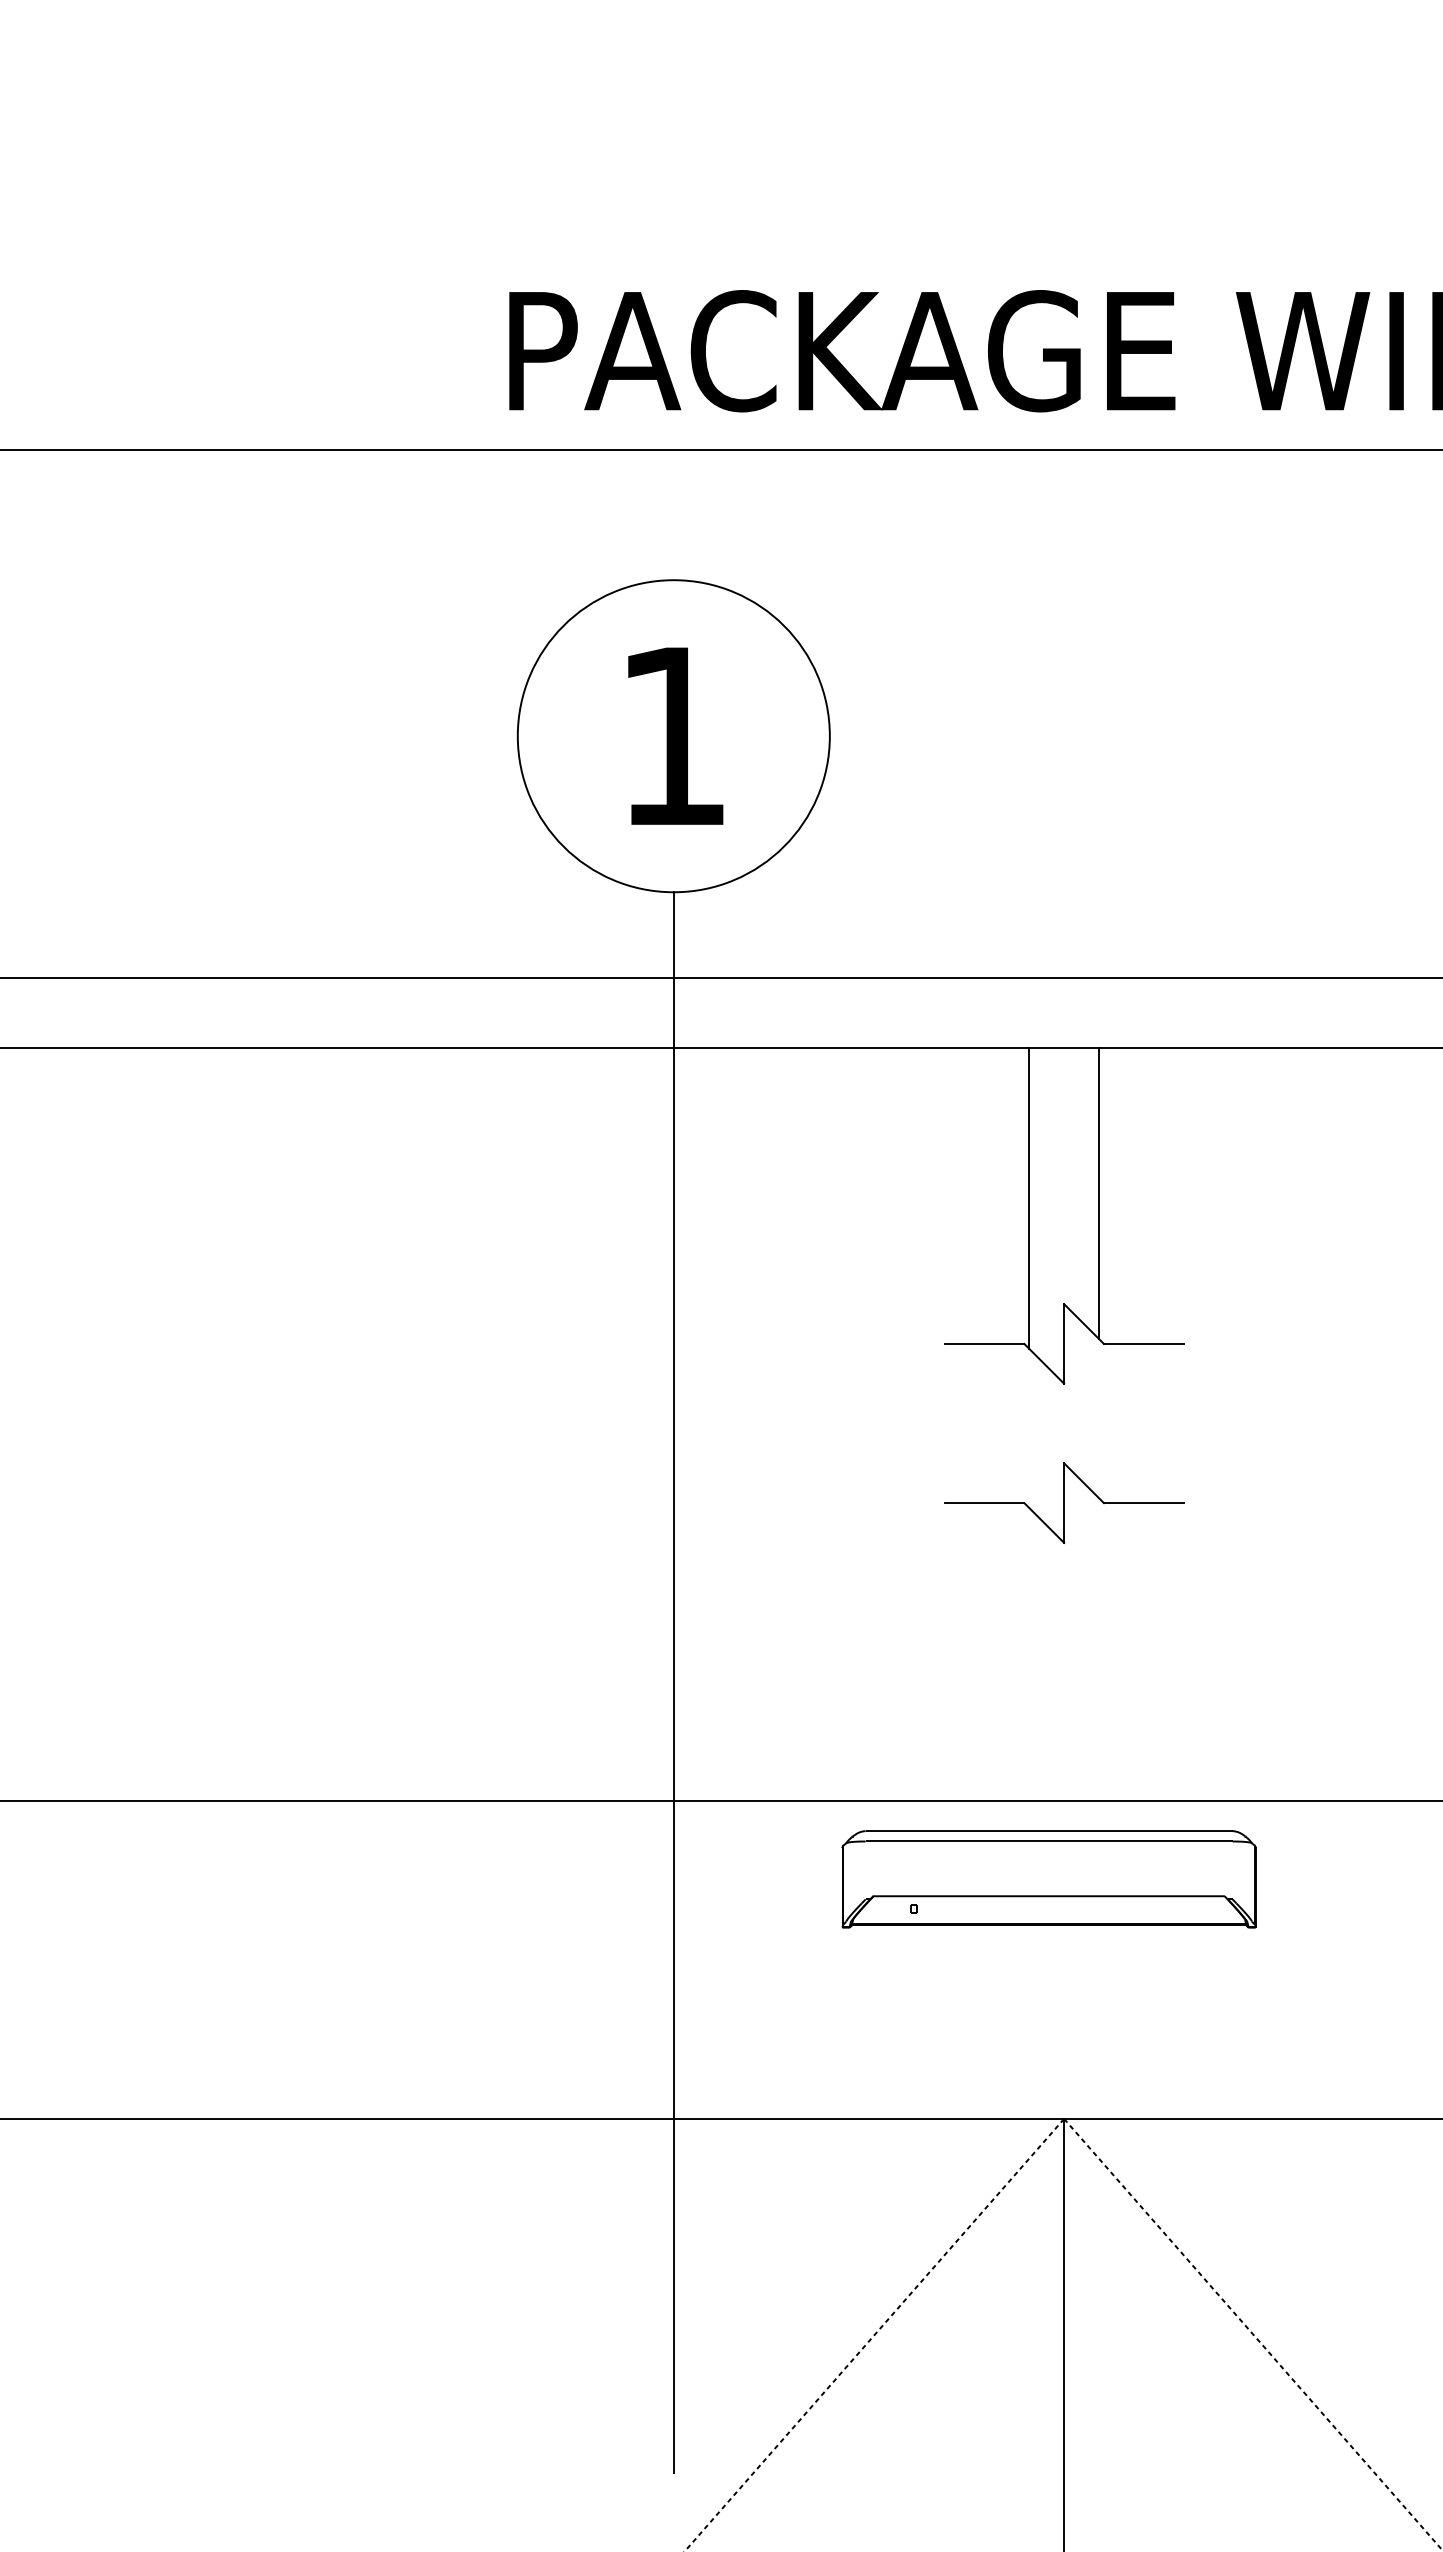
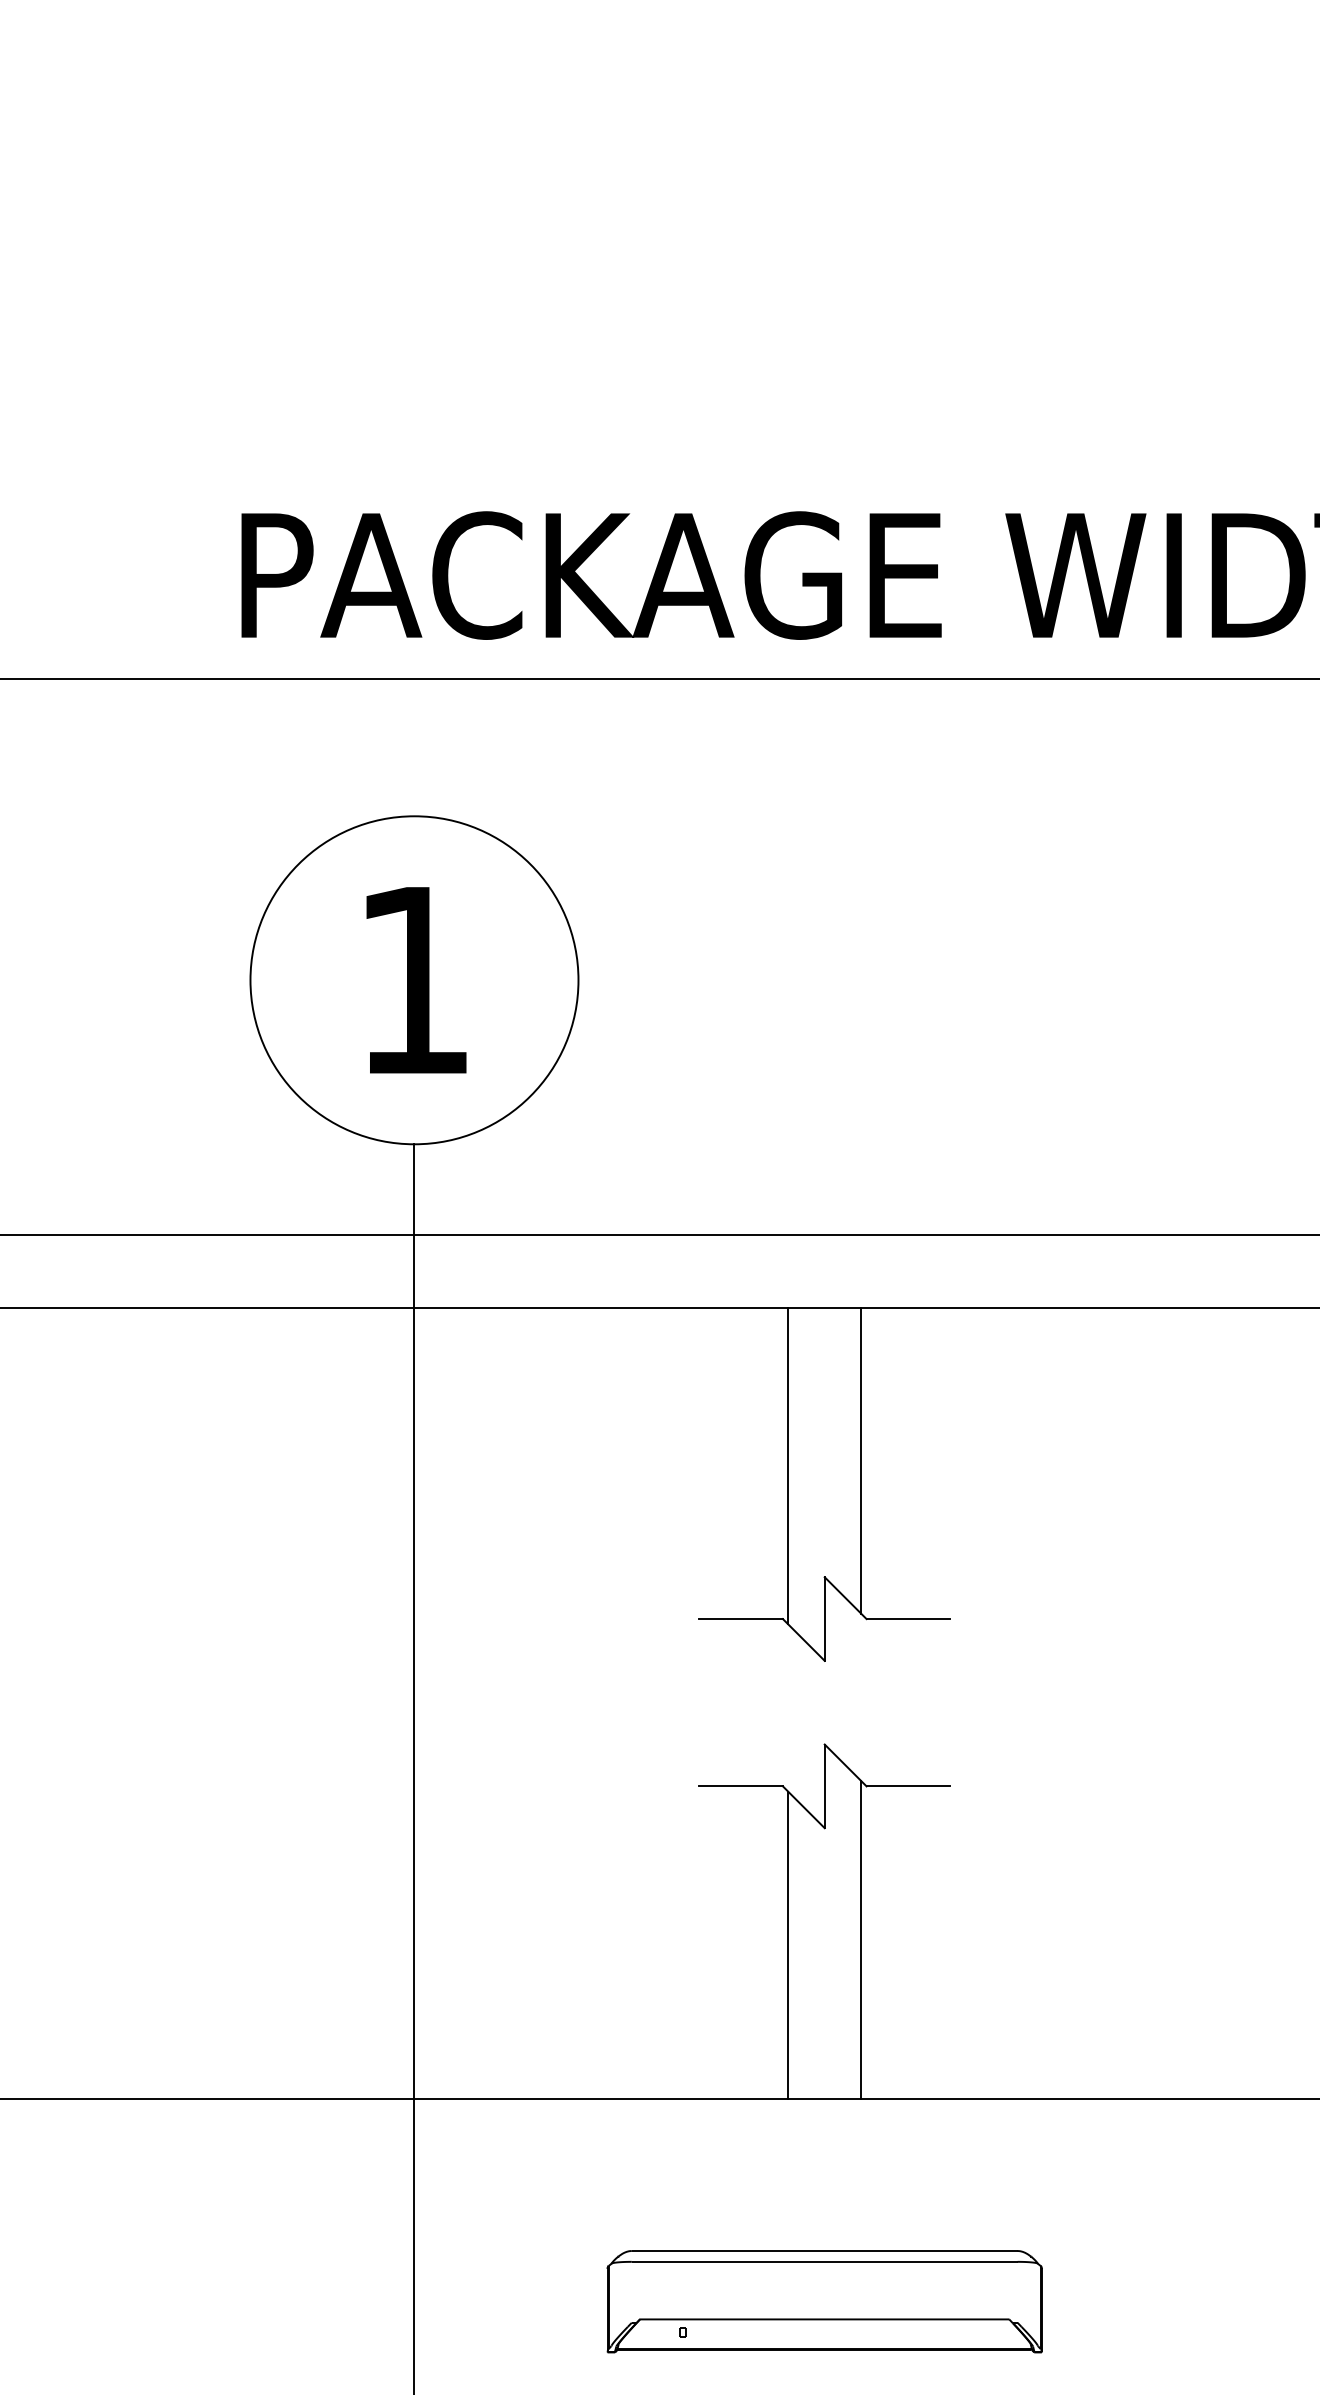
line: (1098, 1649) -> (860, 1940), added
line: (1029, 1654) -> (788, 1945), added
part: (1048, 1879) -> (824, 2301), moved

